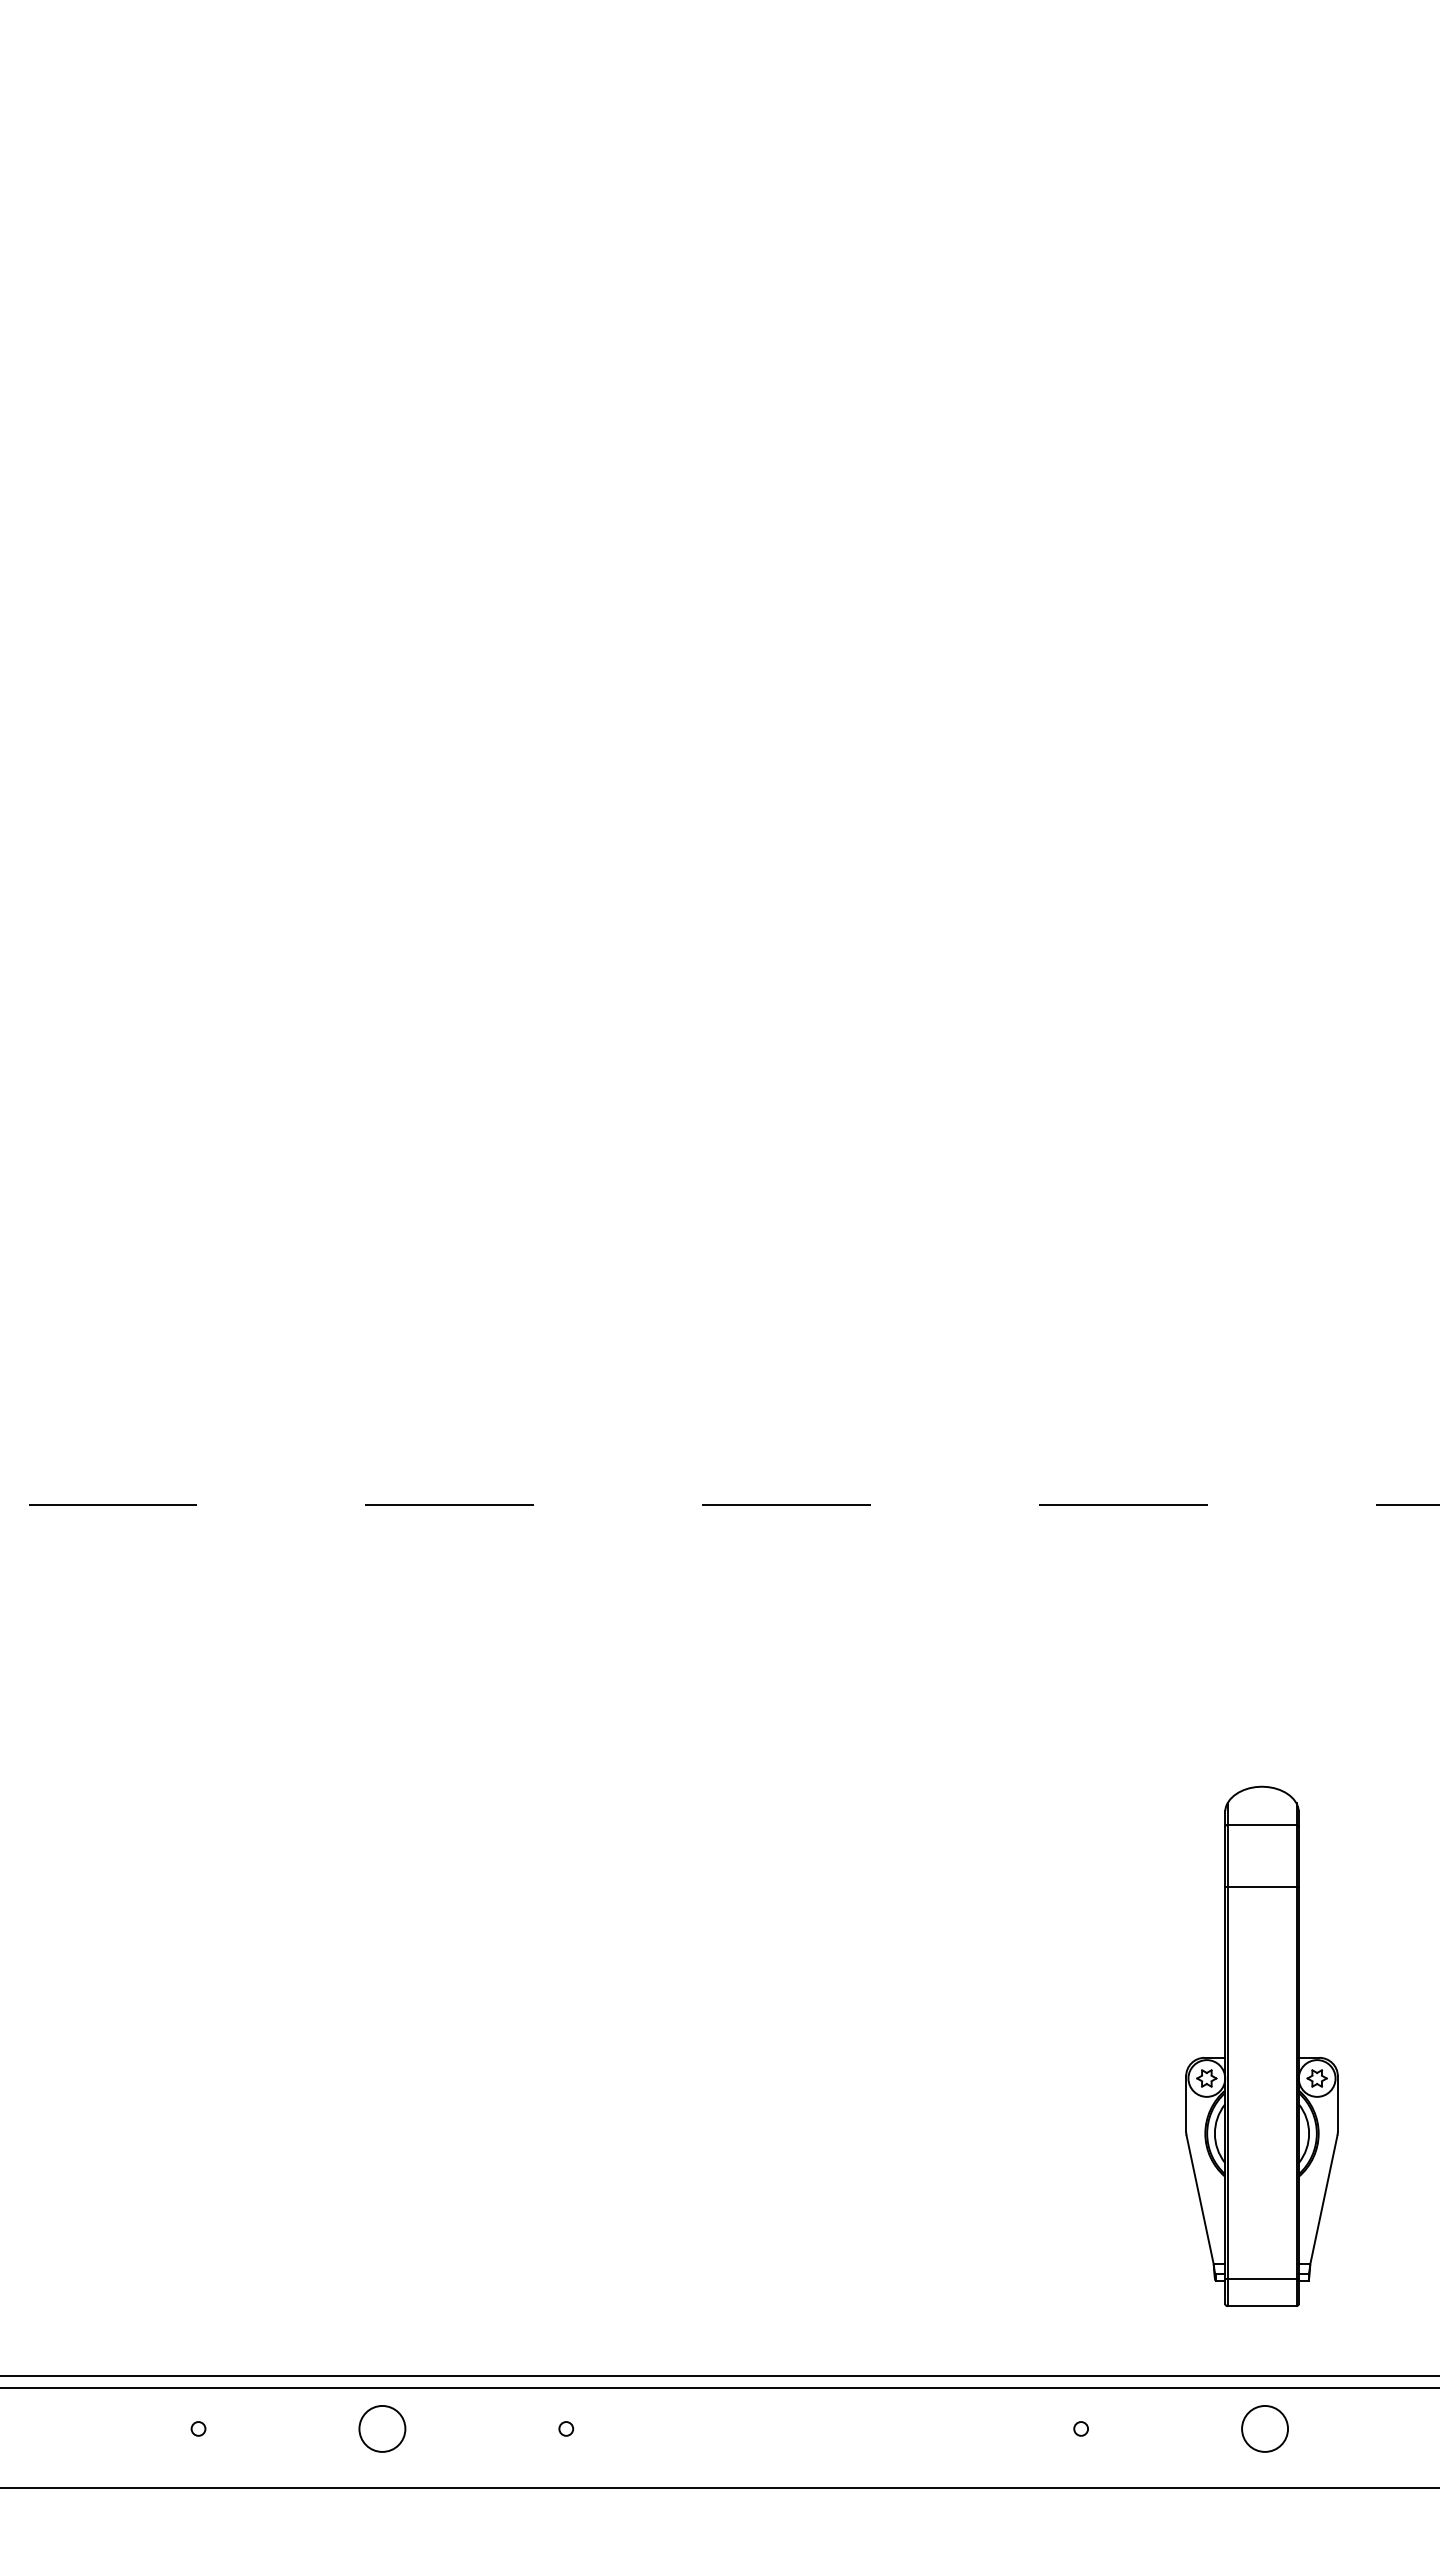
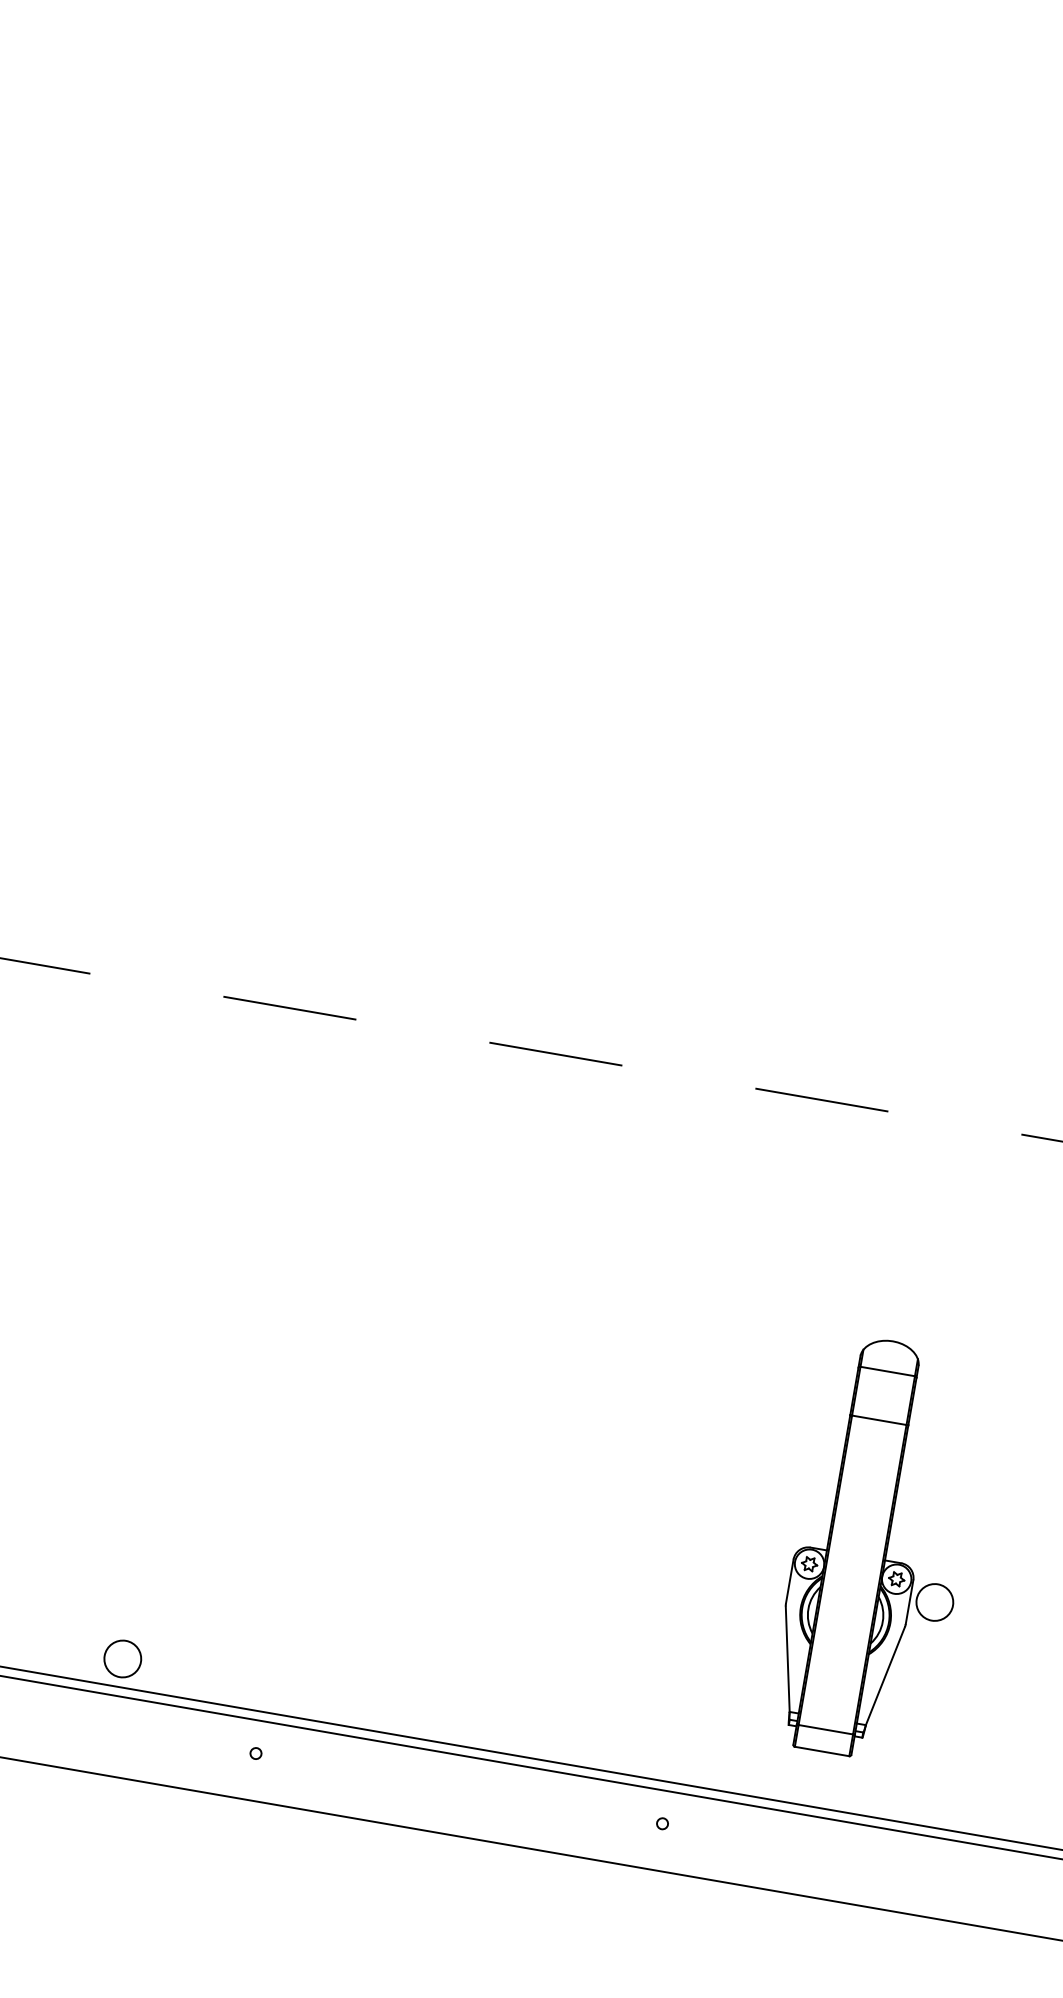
circle: (382, 2428) -> (122, 1658), moved
circle: (1264, 2428) -> (934, 1602), moved

